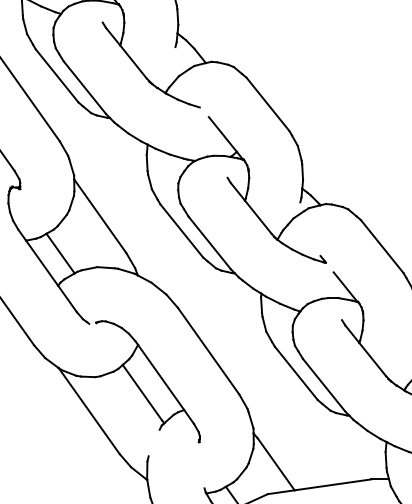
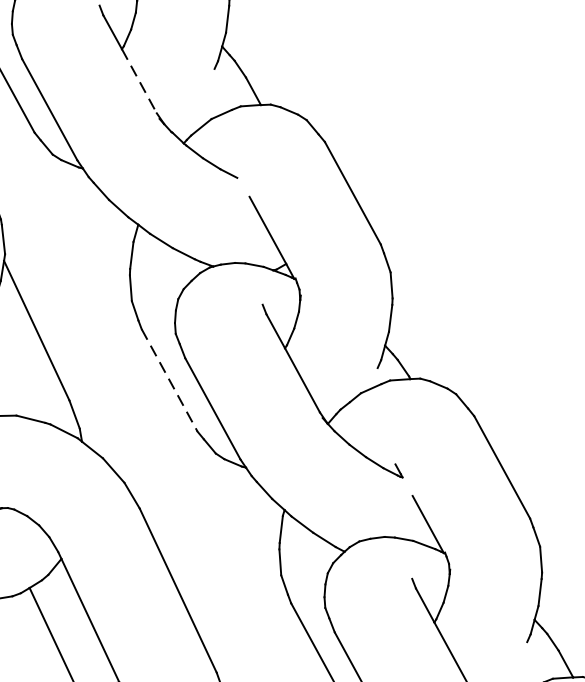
line: (133, 62) -> (139, 82), solid -> dashed
line: (182, 231) -> (170, 381), solid -> dashed

